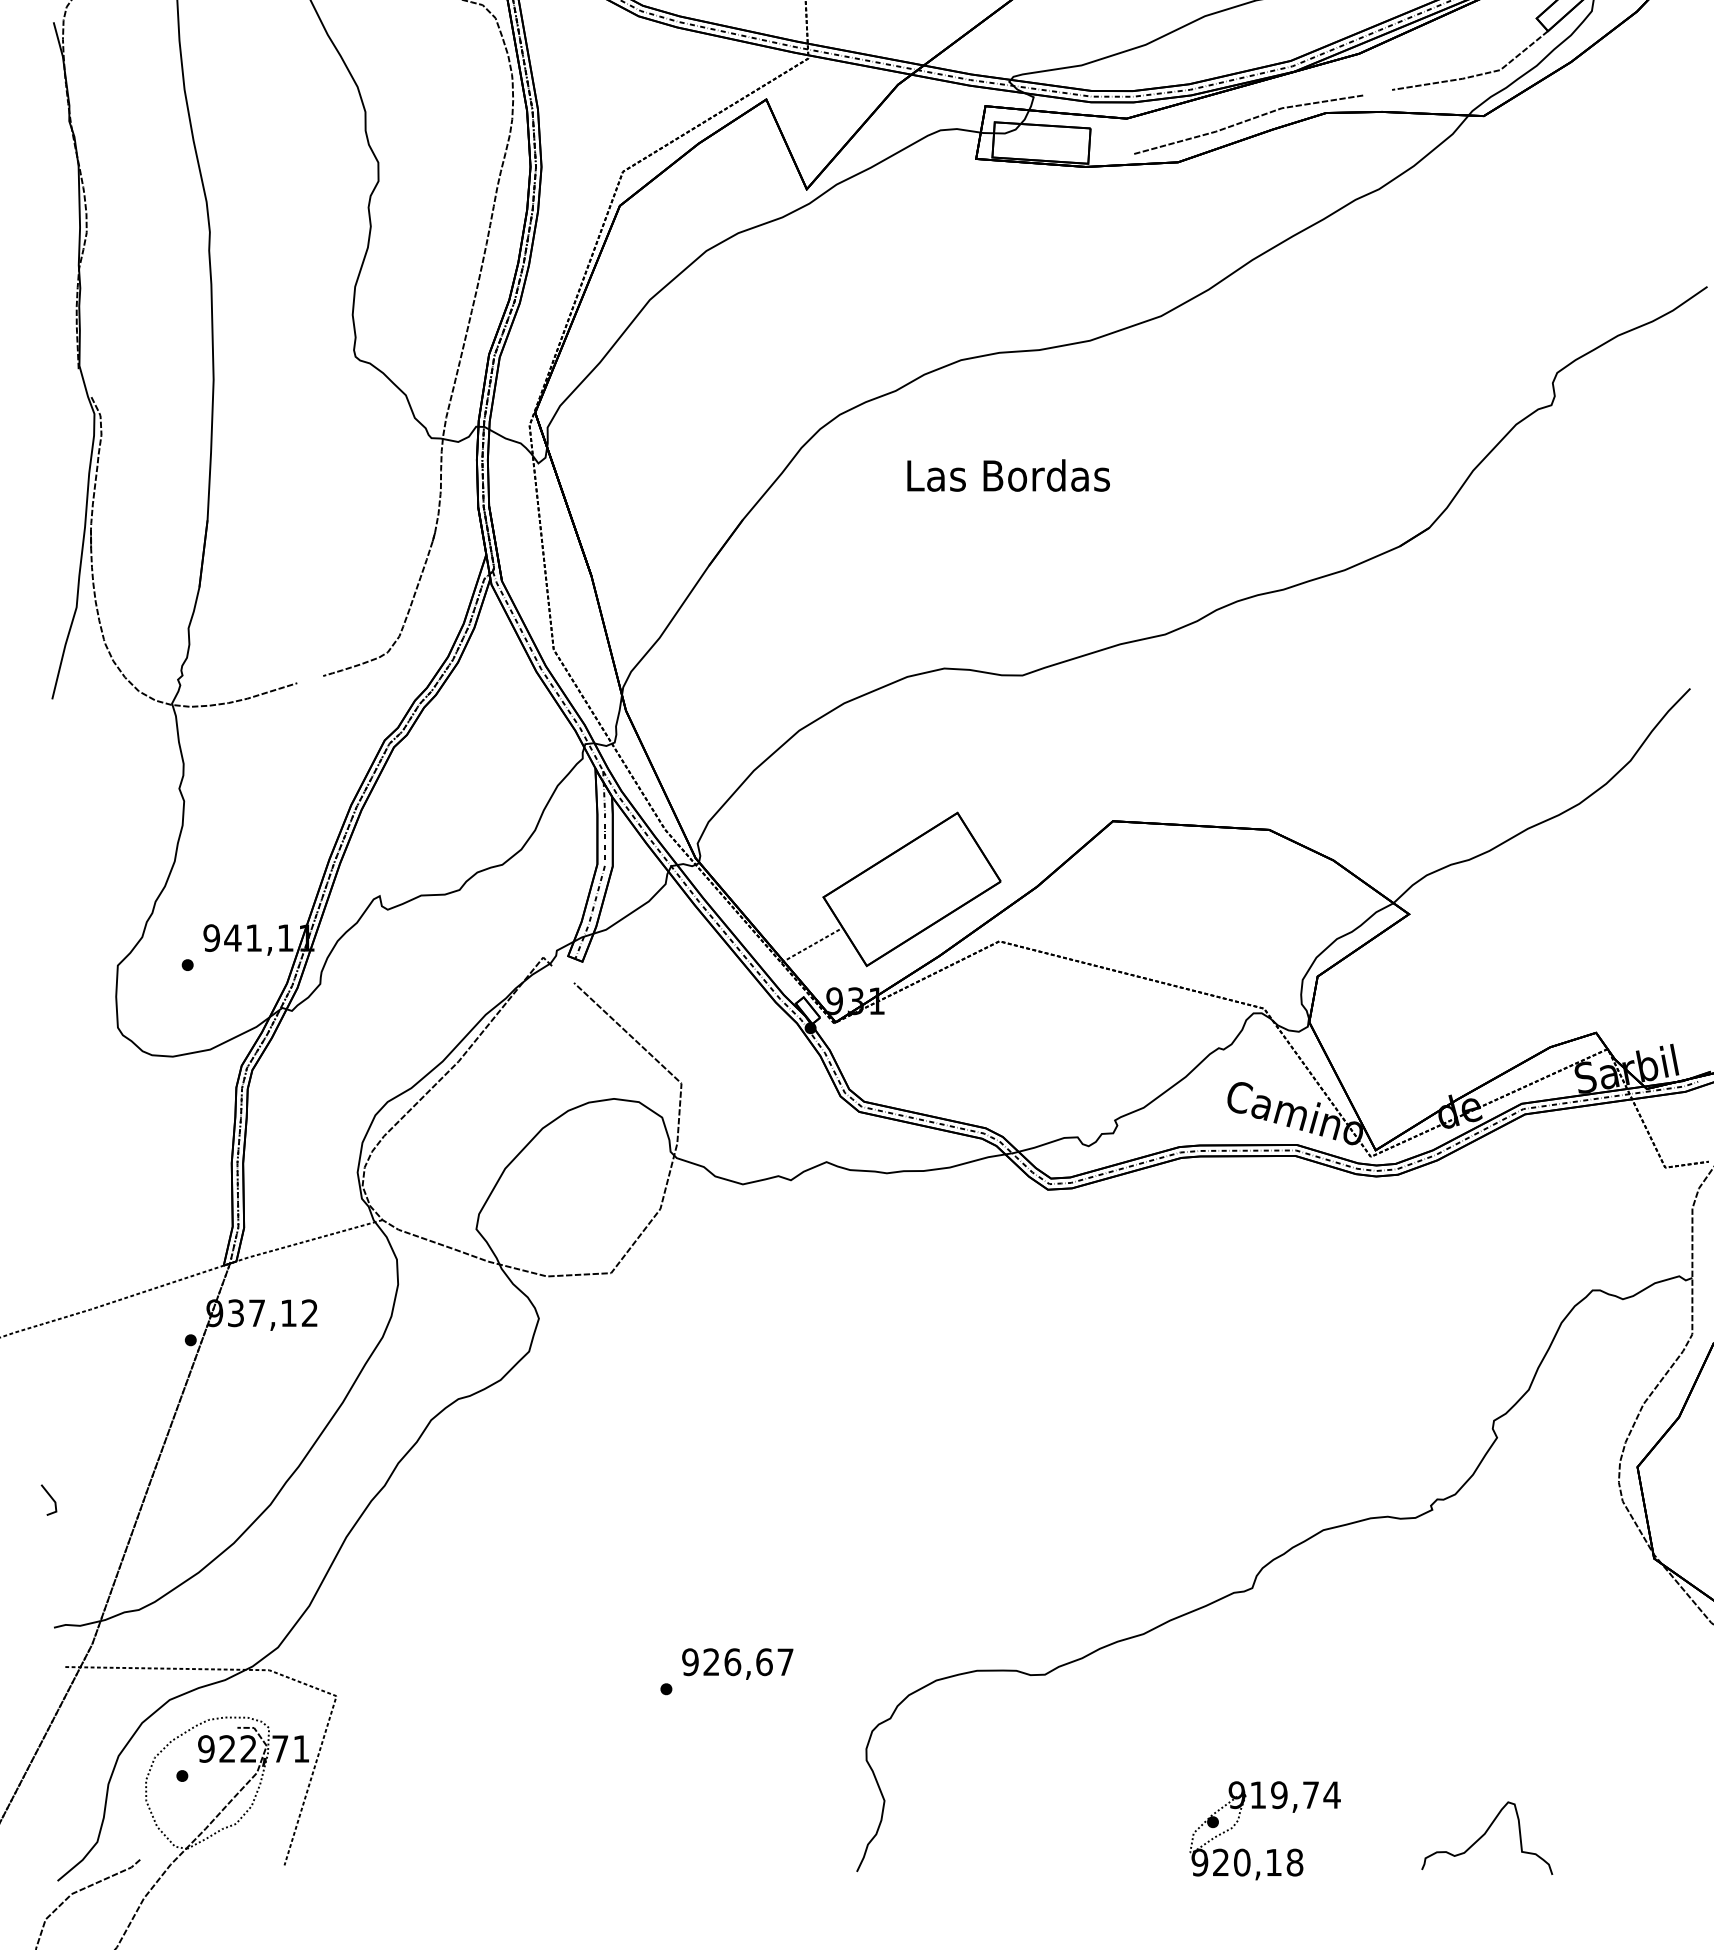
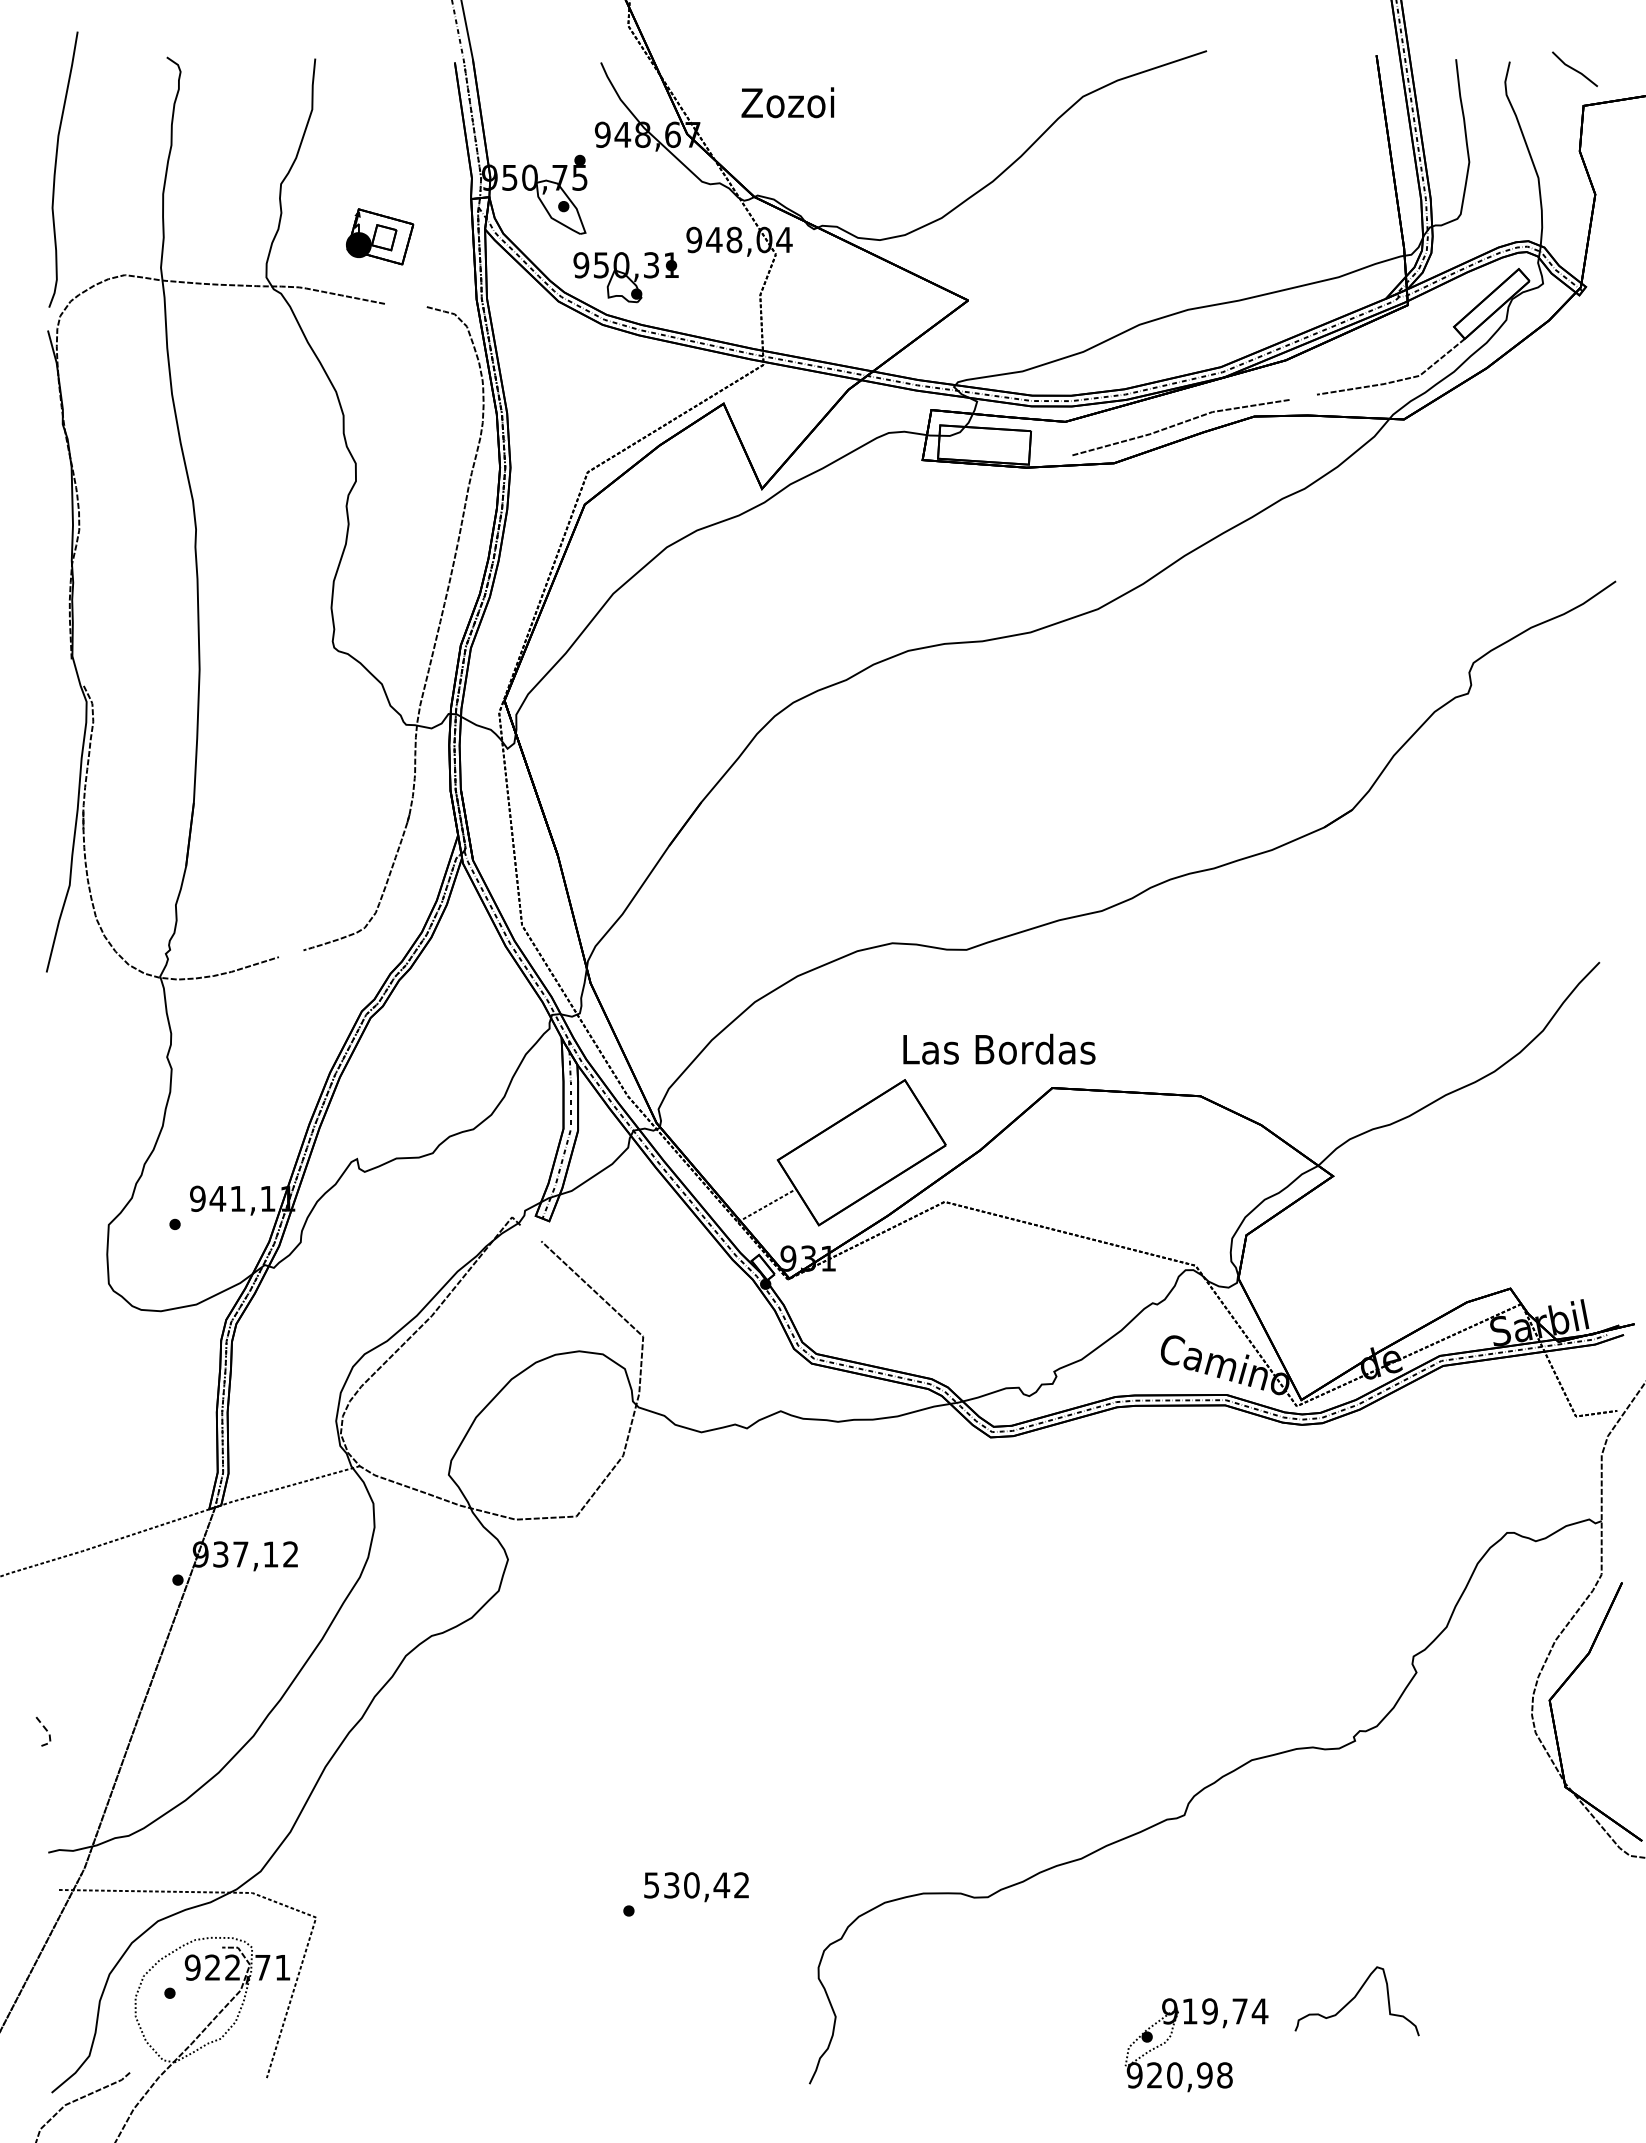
text: (1008, 474) -> (999, 1048), moved
line: (55, 1502) -> (49, 1733), solid -> dashed
text: (737, 1662) -> (696, 1885), 926,67 -> 530,42
curve: (1484, 1835) -> (1354, 1998), moved
text: (1273, 1862) -> (1204, 2075), 920,18 -> 920,98

